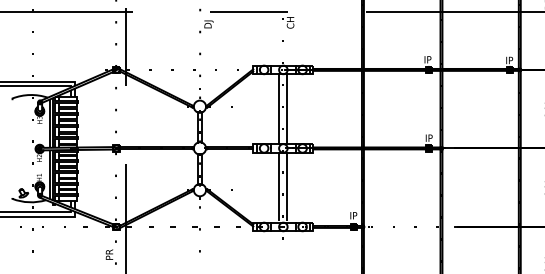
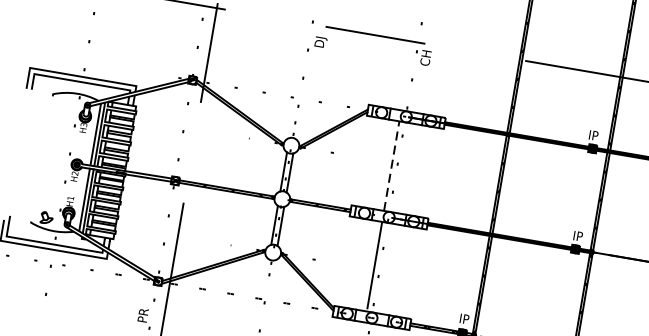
line: (278, 109) -> (391, 166), solid -> dashed
line: (287, 109) -> (402, 168), removed
line: (287, 186) -> (386, 267), removed

